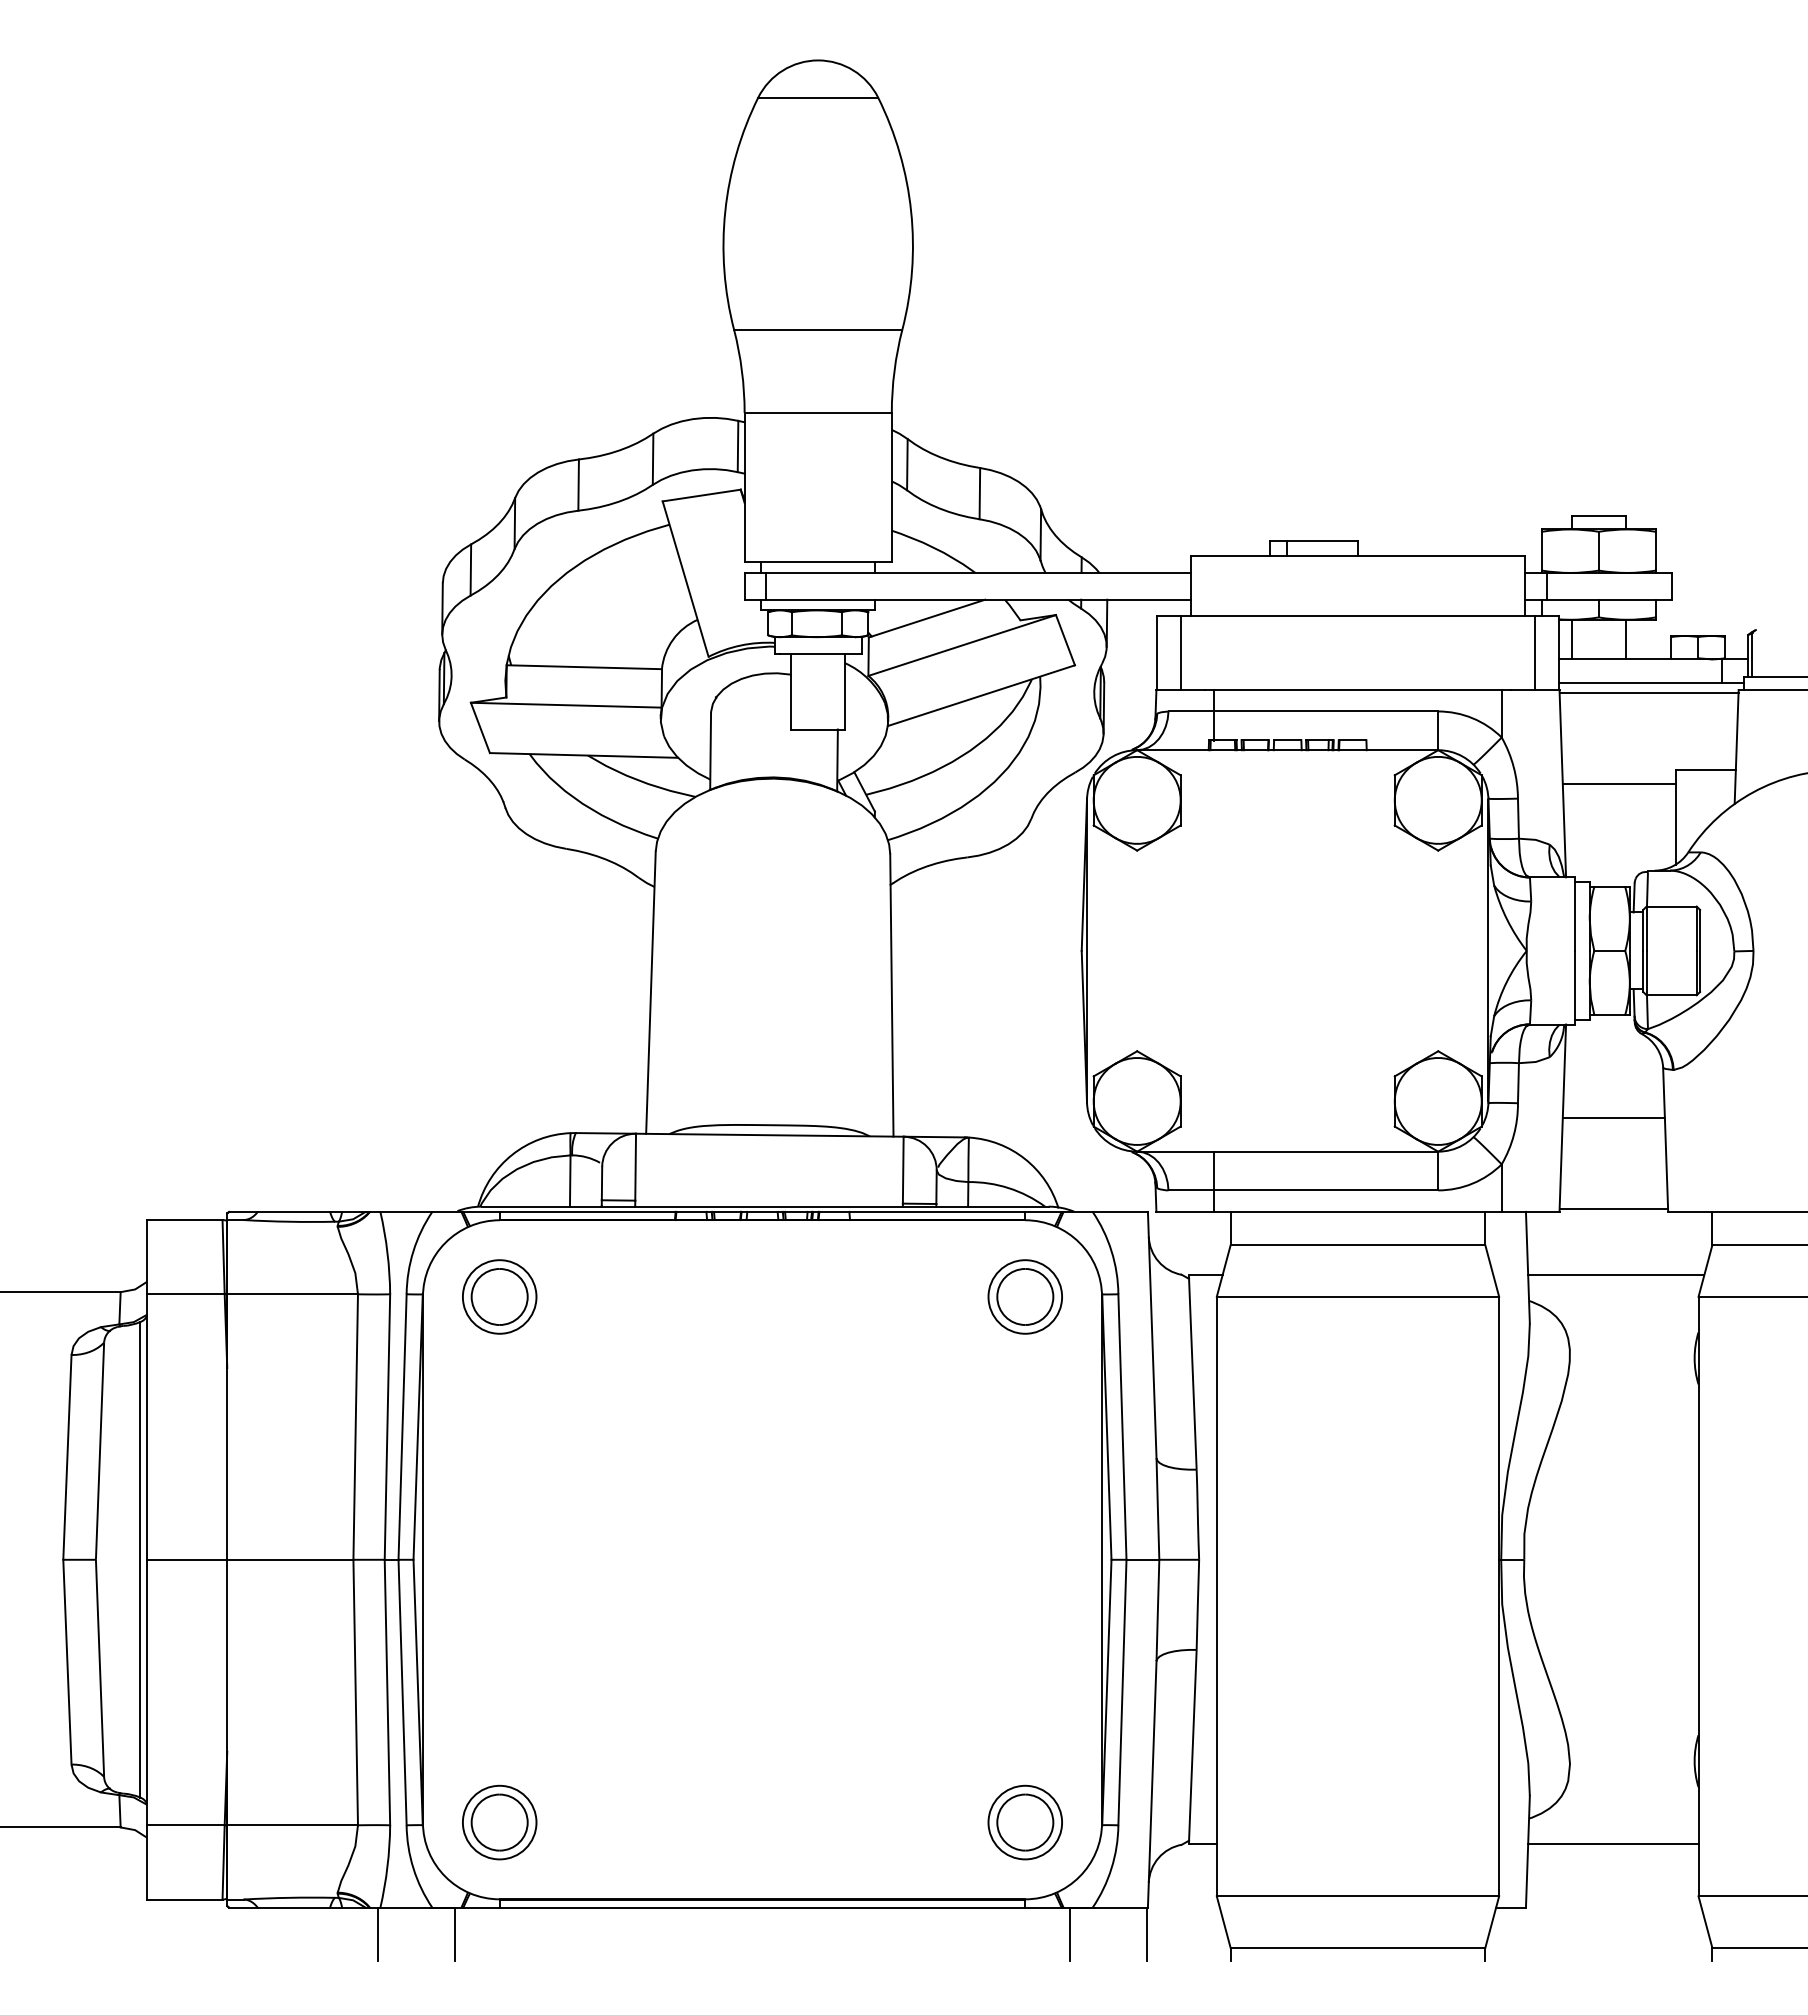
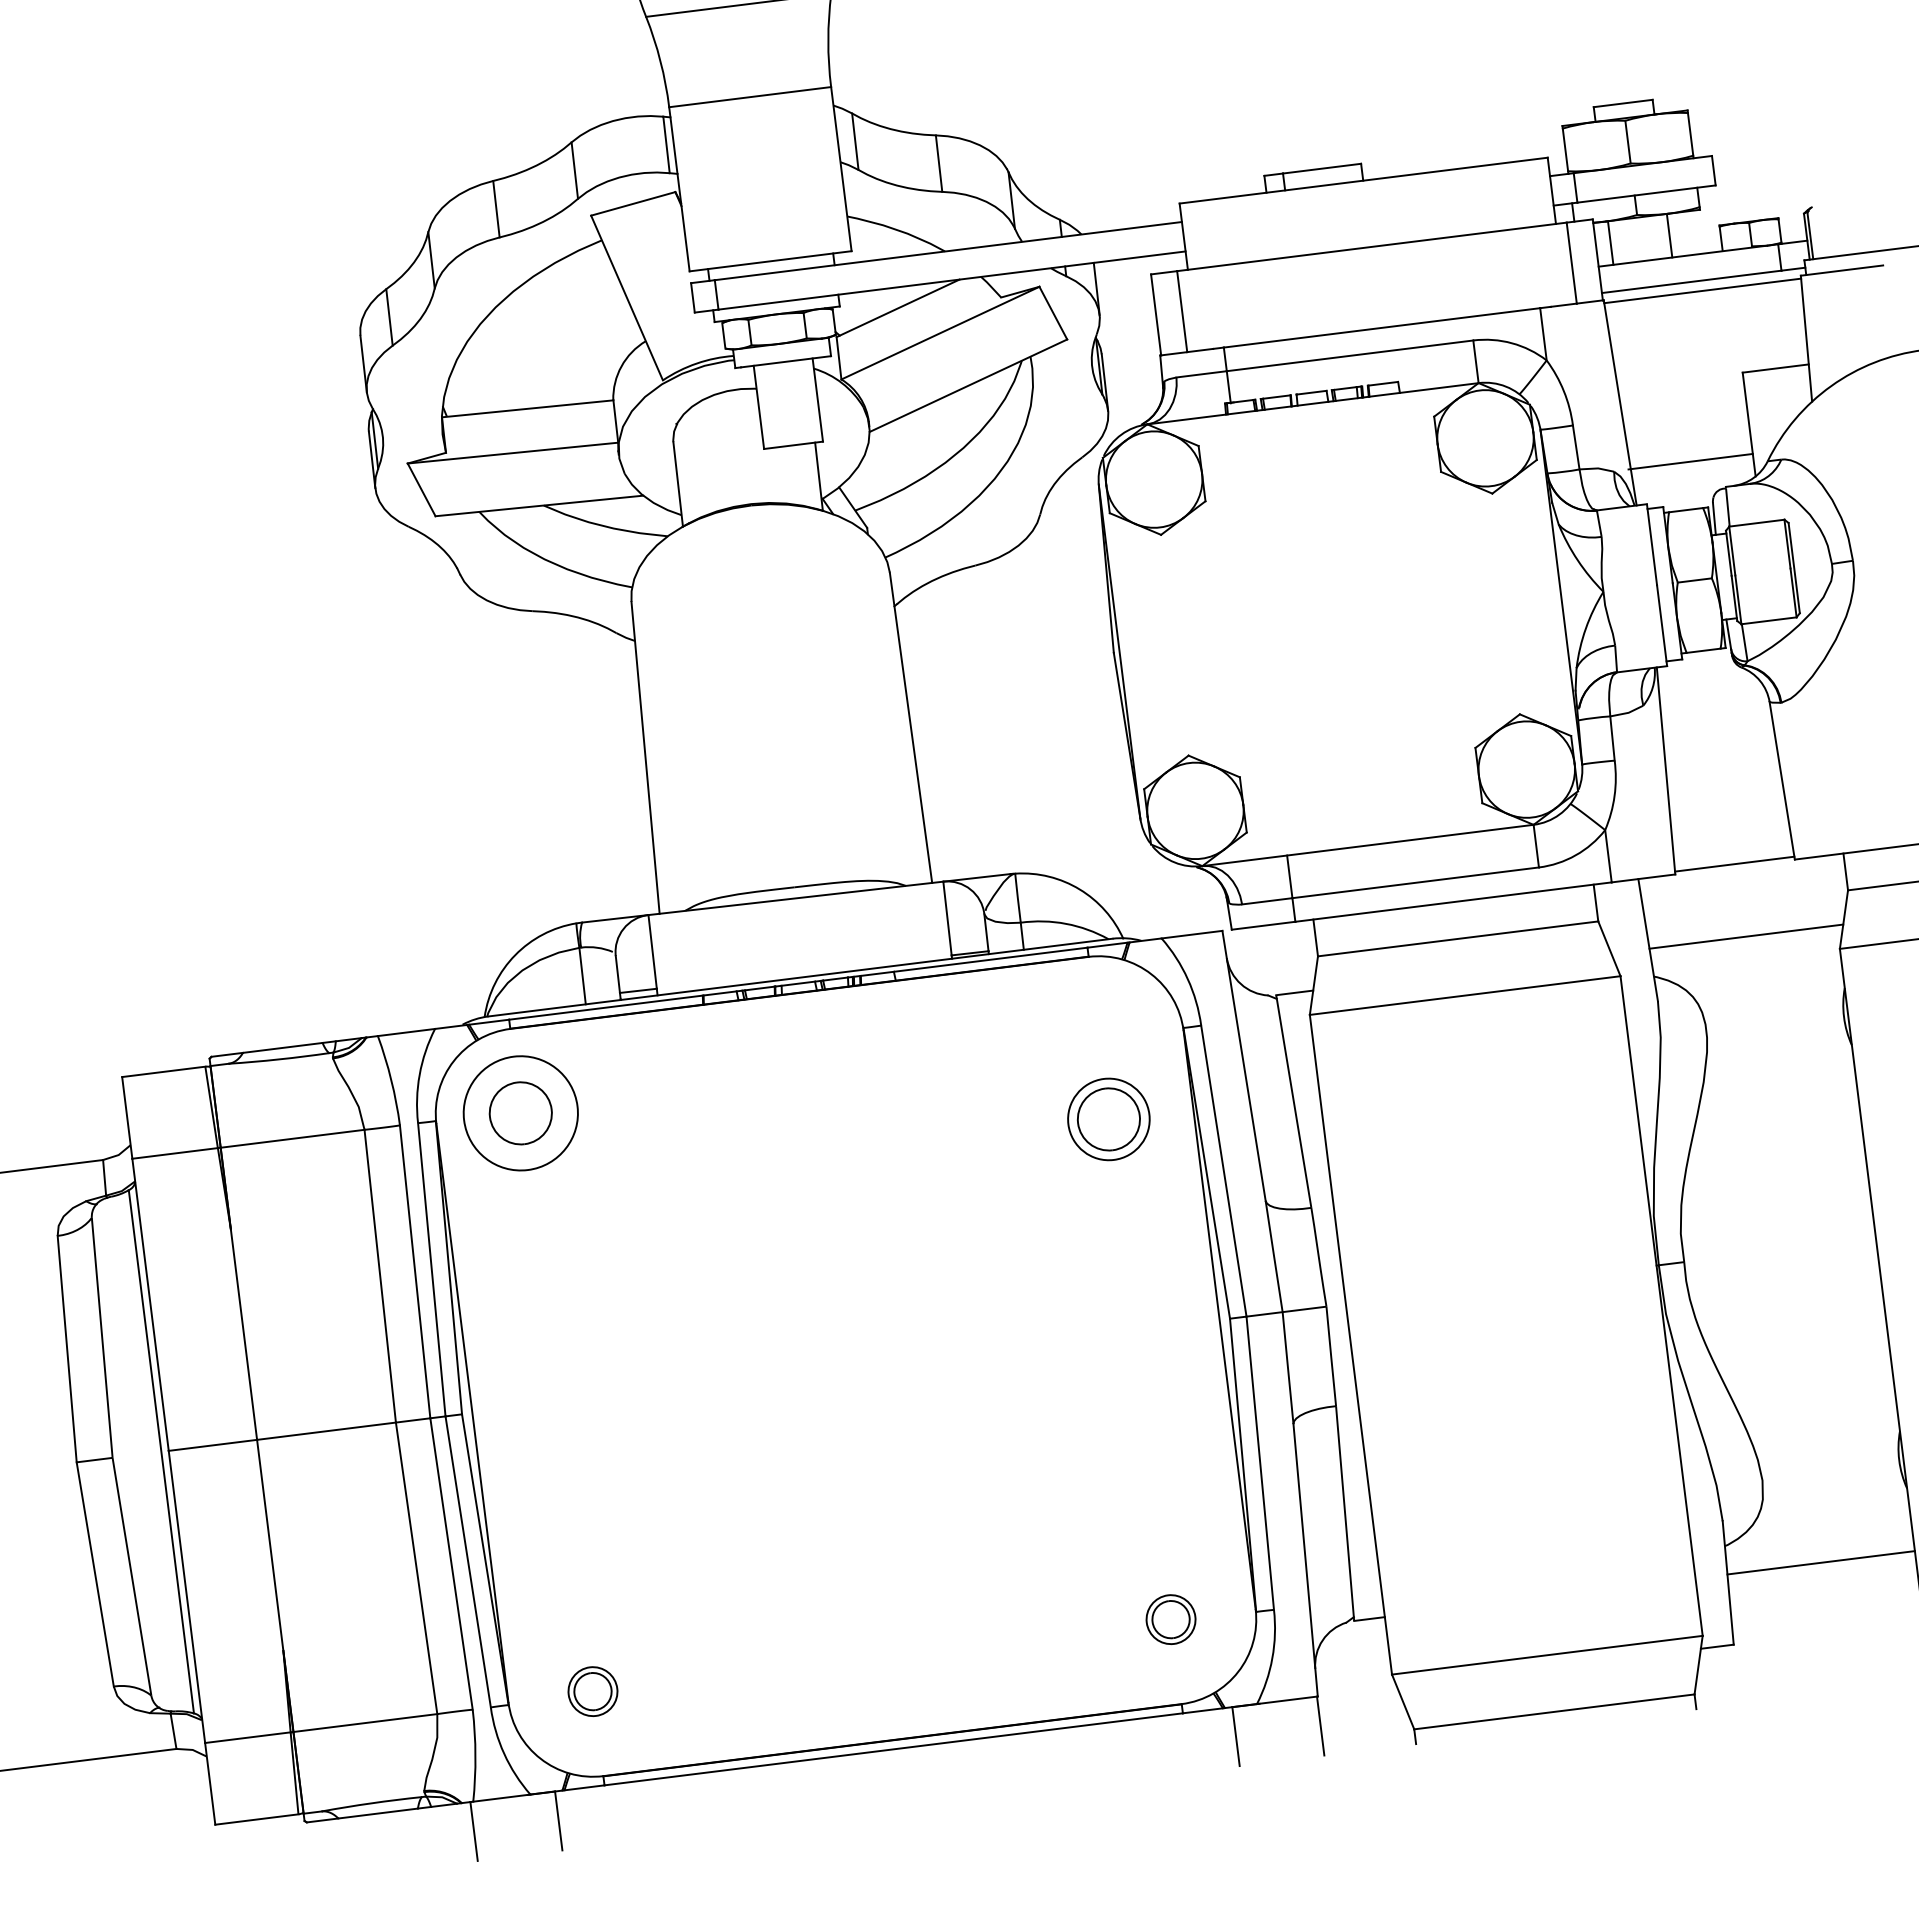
line: (1618, 784) -> (1689, 462), moved
line: (1613, 1117) -> (1721, 763), removed
circle: (499, 1296) -> (520, 1112), size x1.4
part: (1024, 1296) -> (1107, 1119), moved
part: (499, 1822) -> (592, 1691), size x0.6
part: (1024, 1822) -> (1170, 1619), size x0.6

